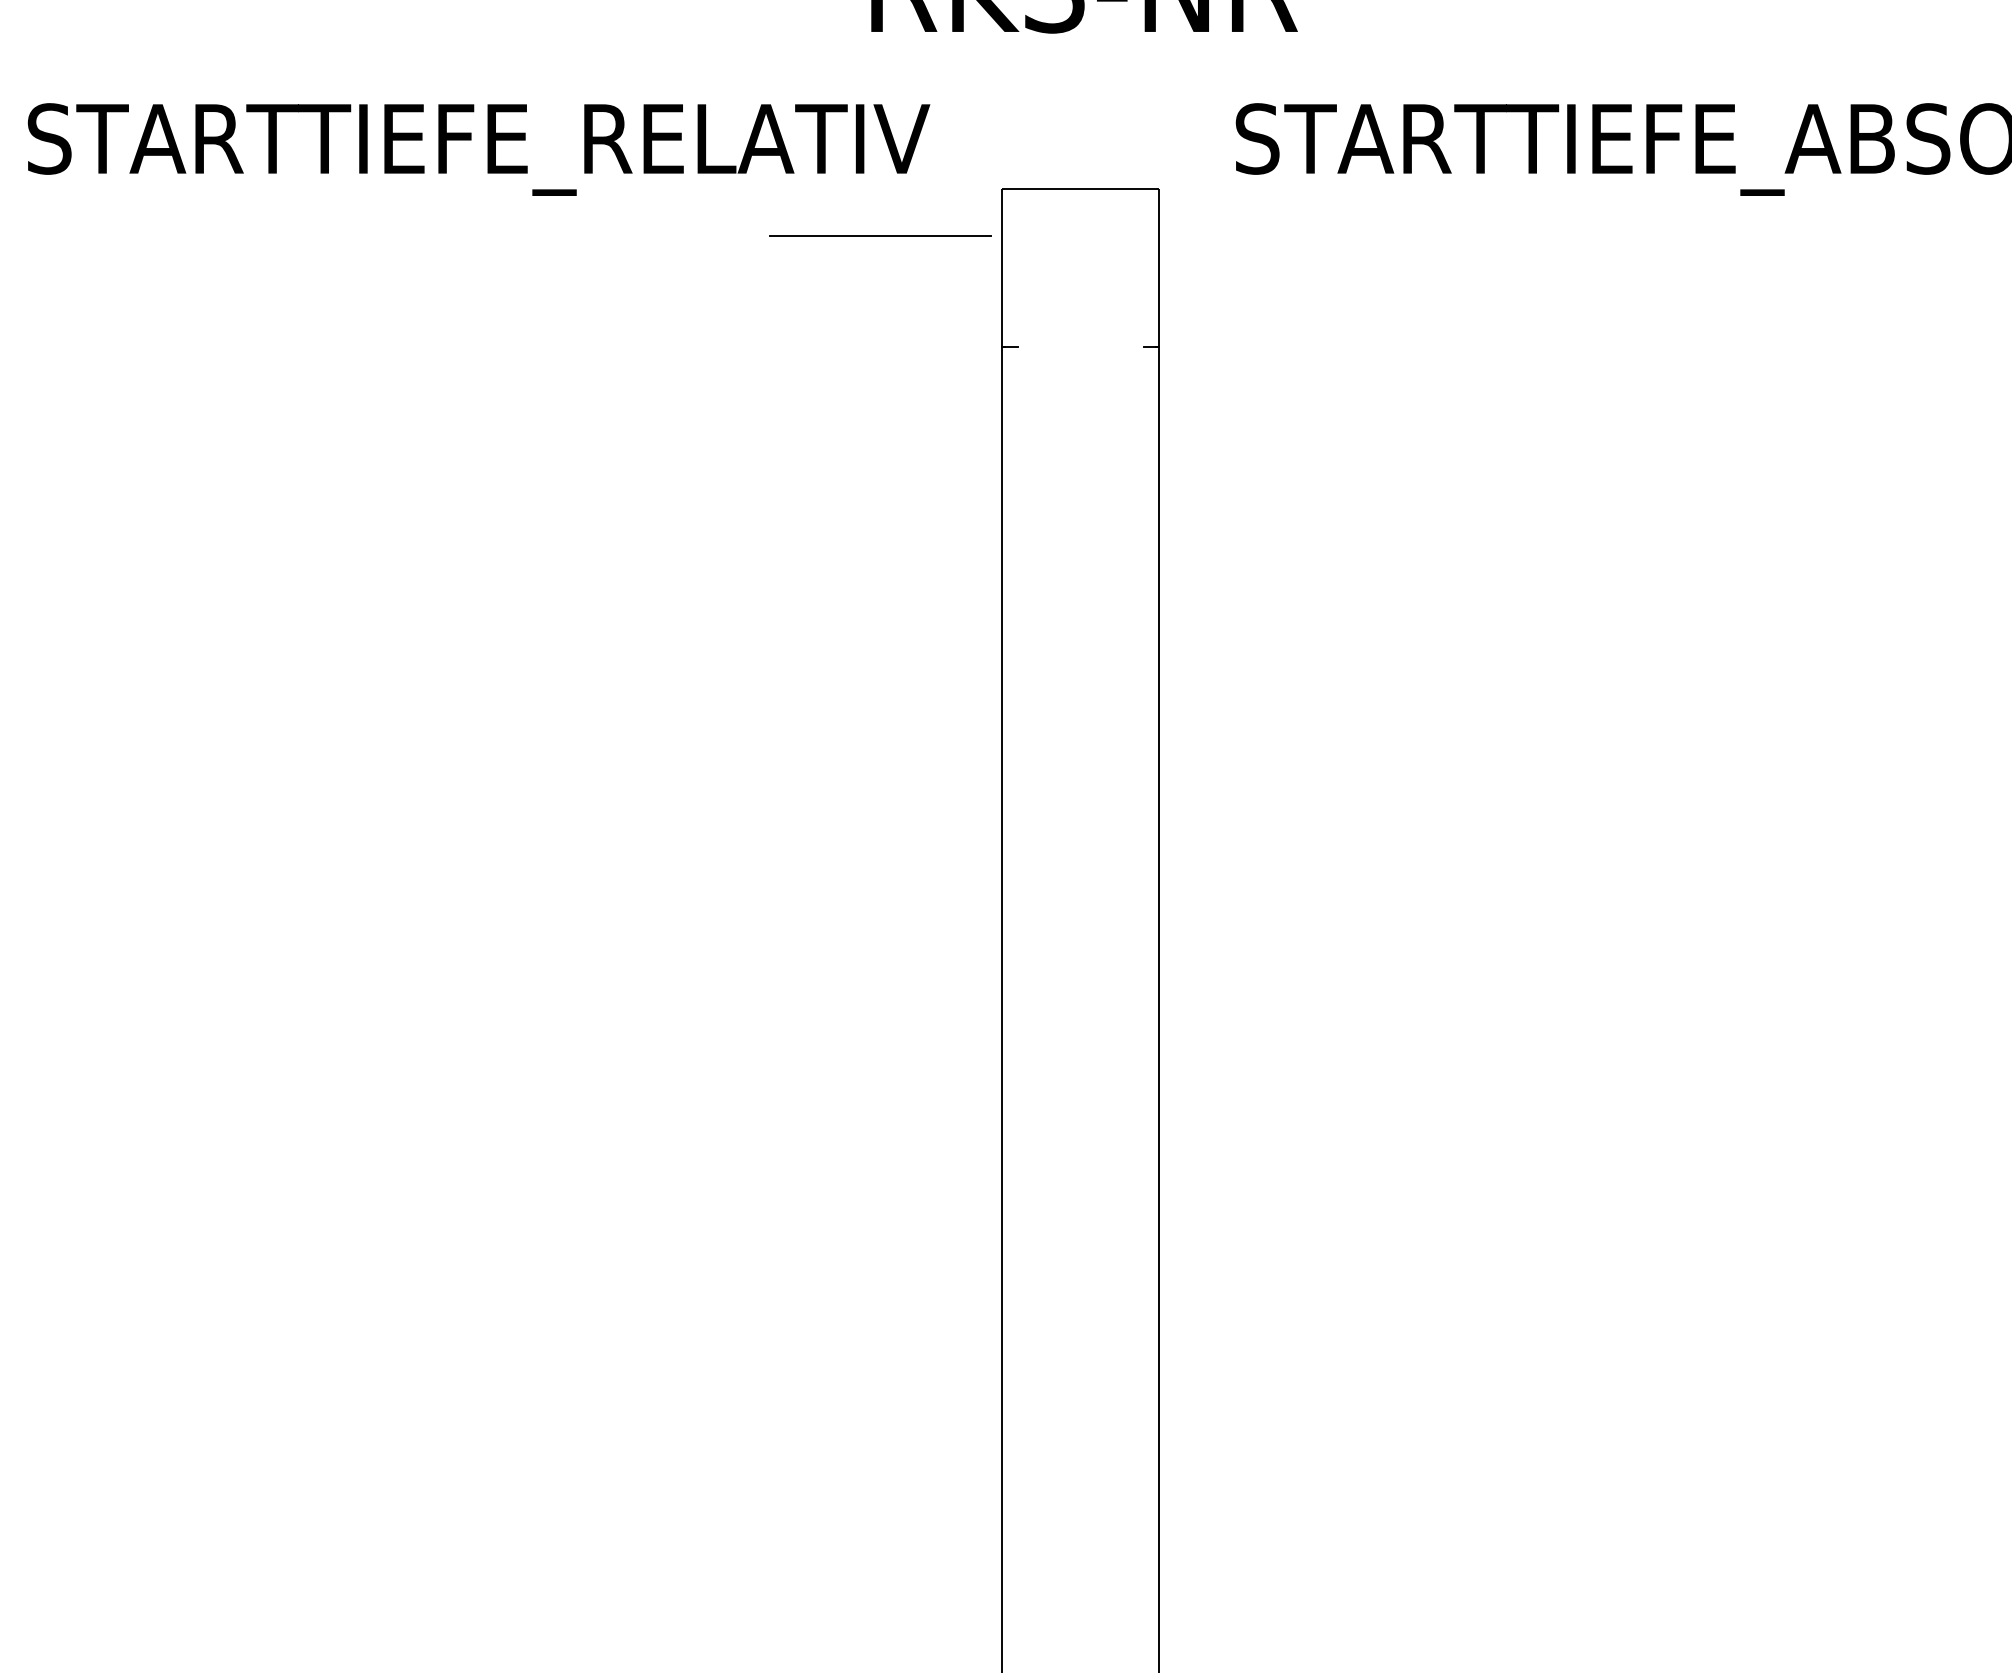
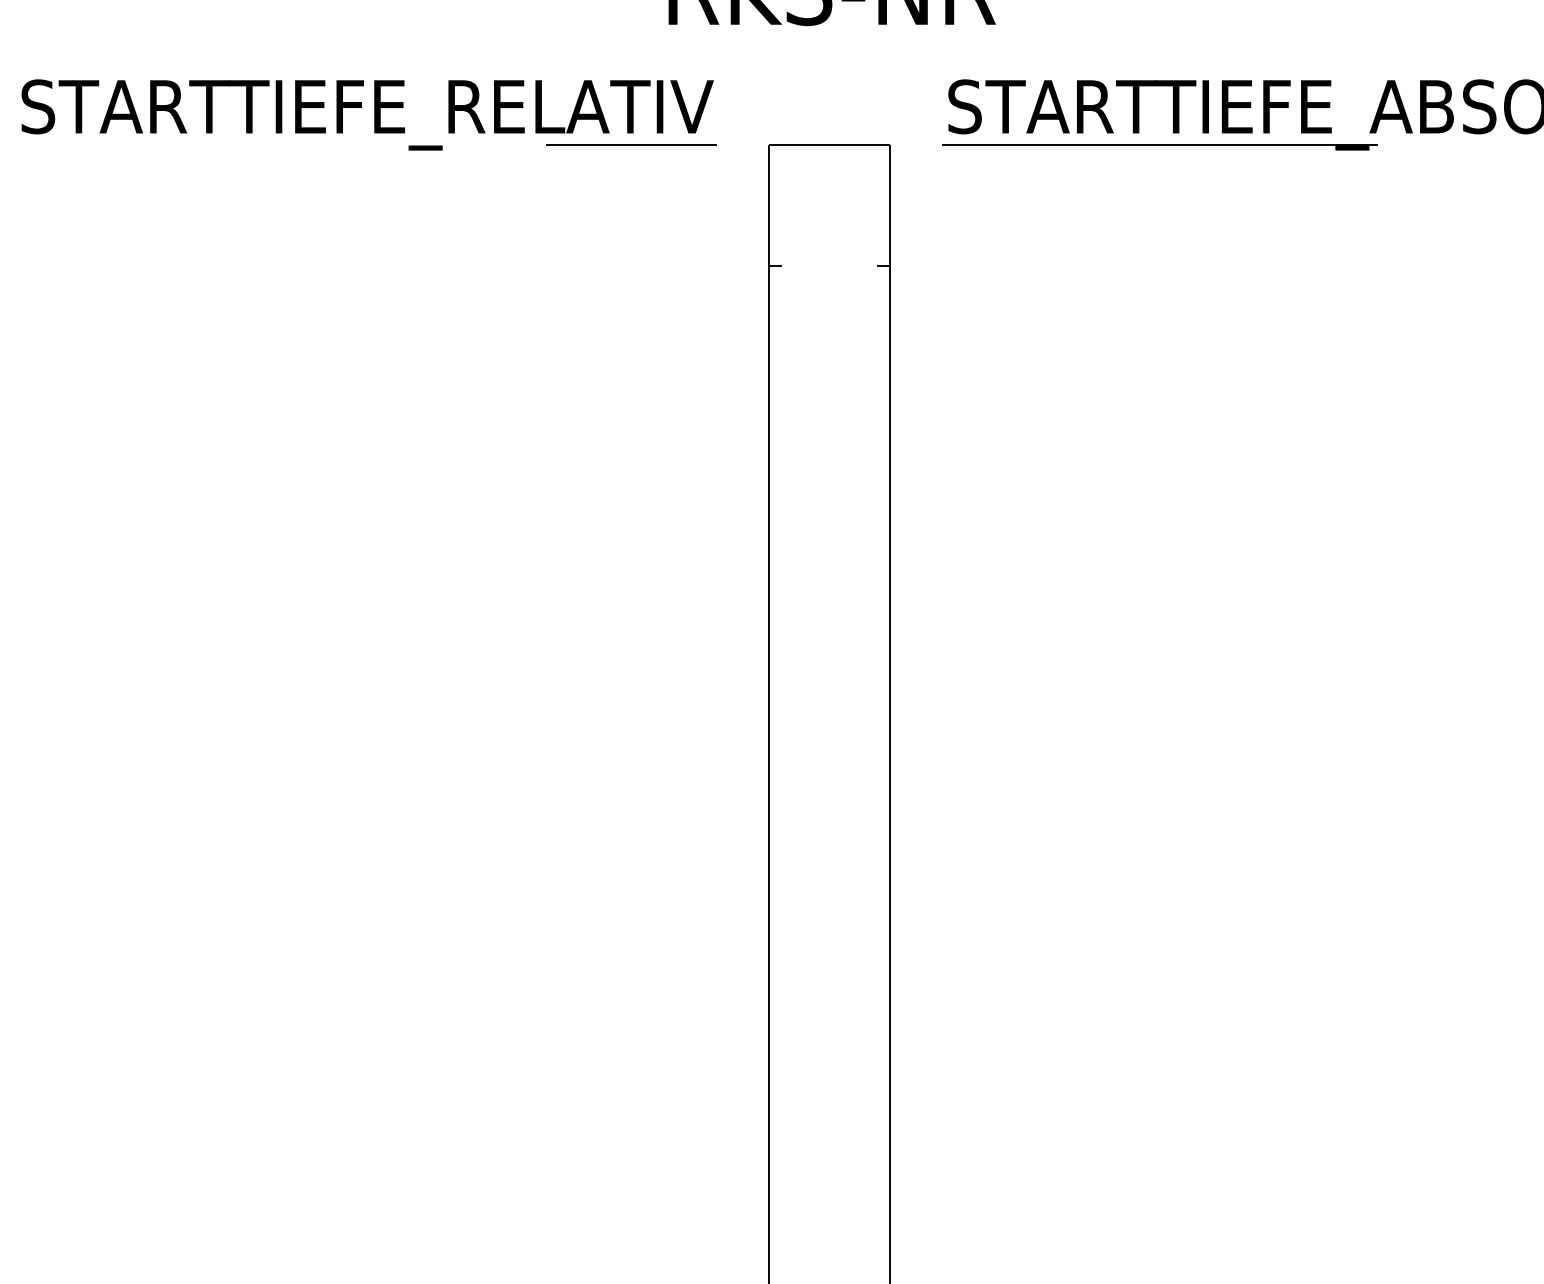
line: (1511, 189) -> (1159, 145), added
line: (880, 235) -> (631, 144), moved

